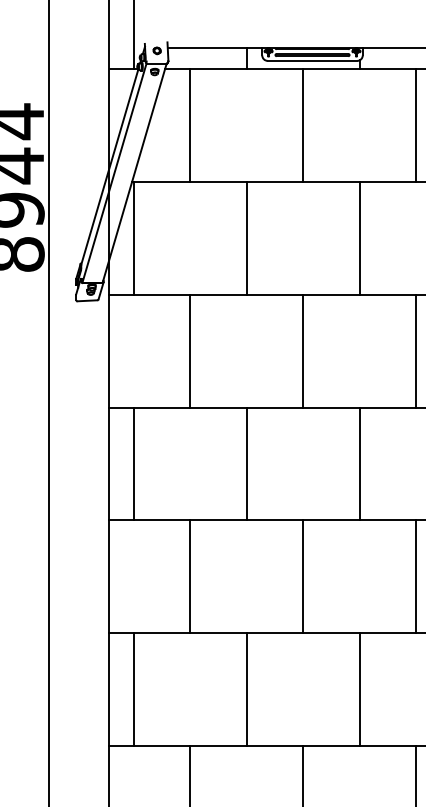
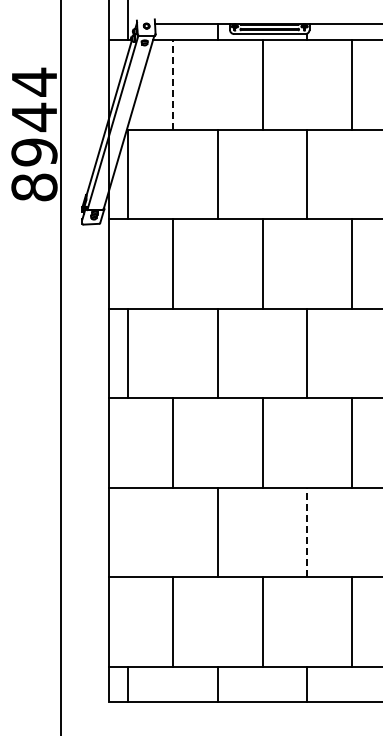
line: (191, 125) -> (173, 85), solid -> dashed
line: (134, 689) -> (128, 532), removed
line: (360, 689) -> (307, 532), solid -> dashed

